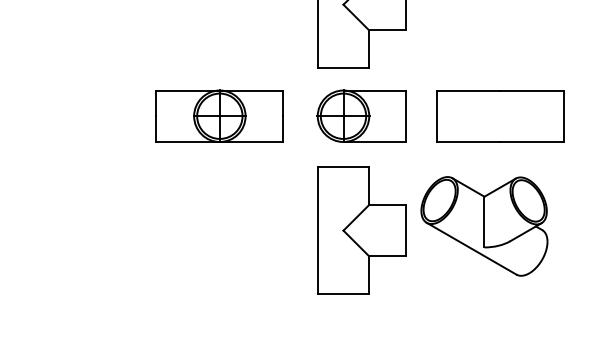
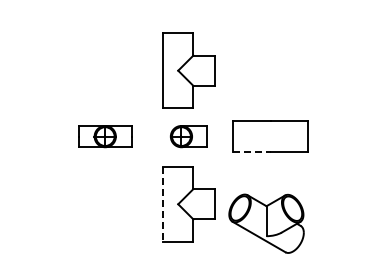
part: (220, 116) -> (105, 136), size x0.7
part: (360, 116) -> (188, 136), size x0.7
line: (469, 141) -> (252, 151), solid -> dashed
part: (484, 225) -> (266, 223), moved
line: (318, 231) -> (163, 204), solid -> dashed

